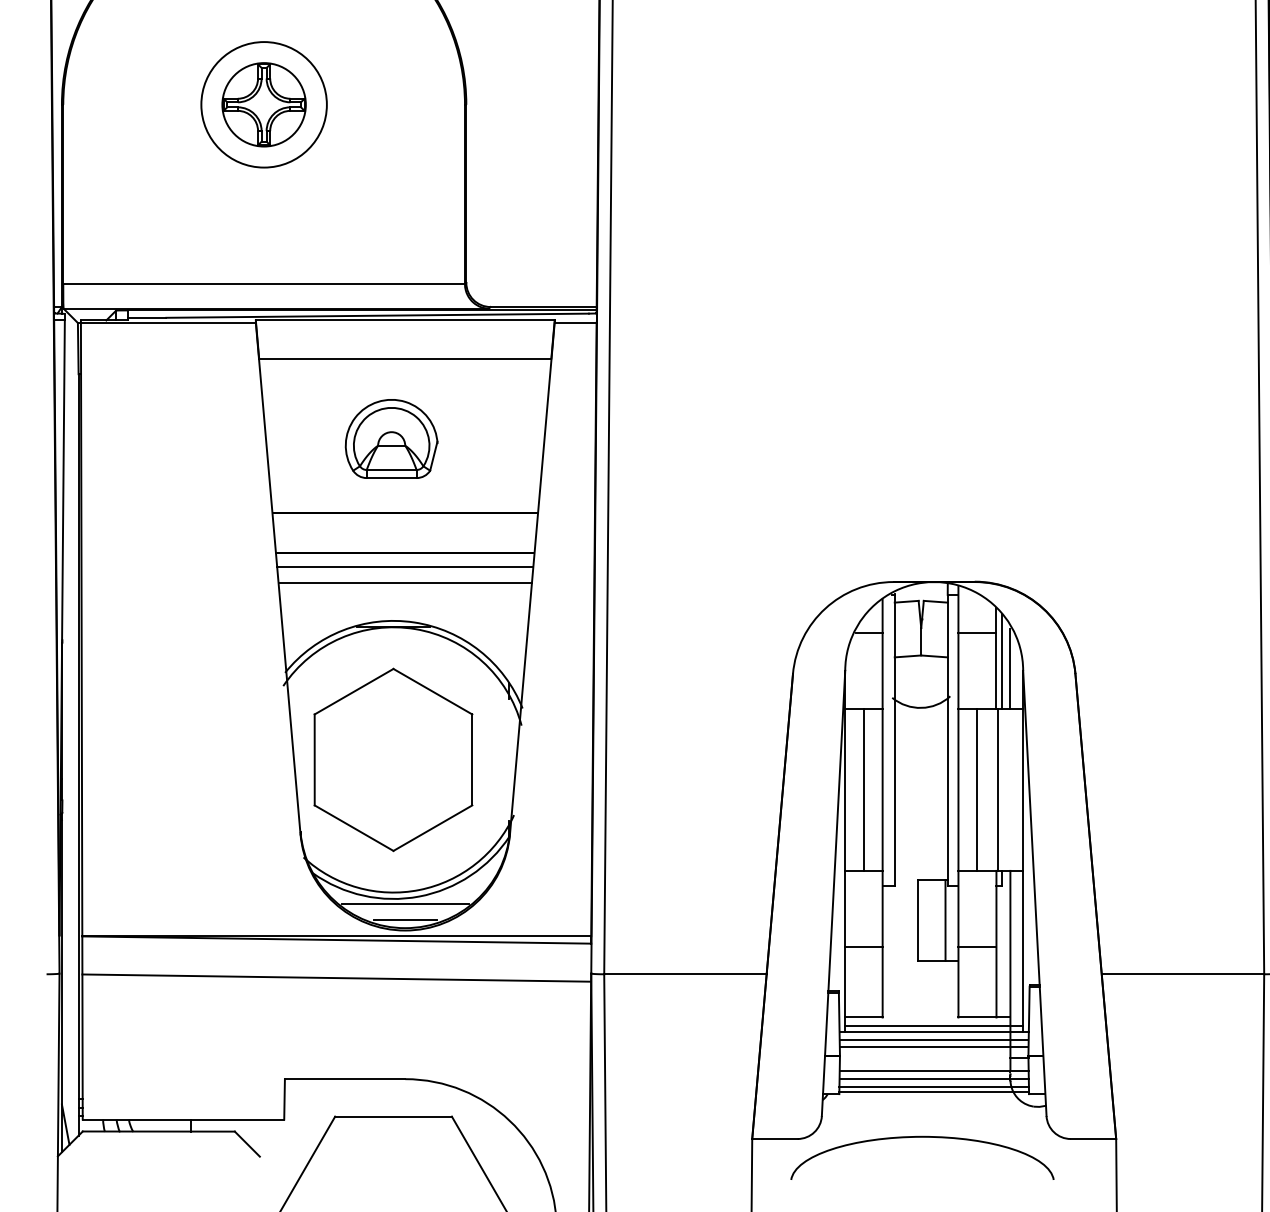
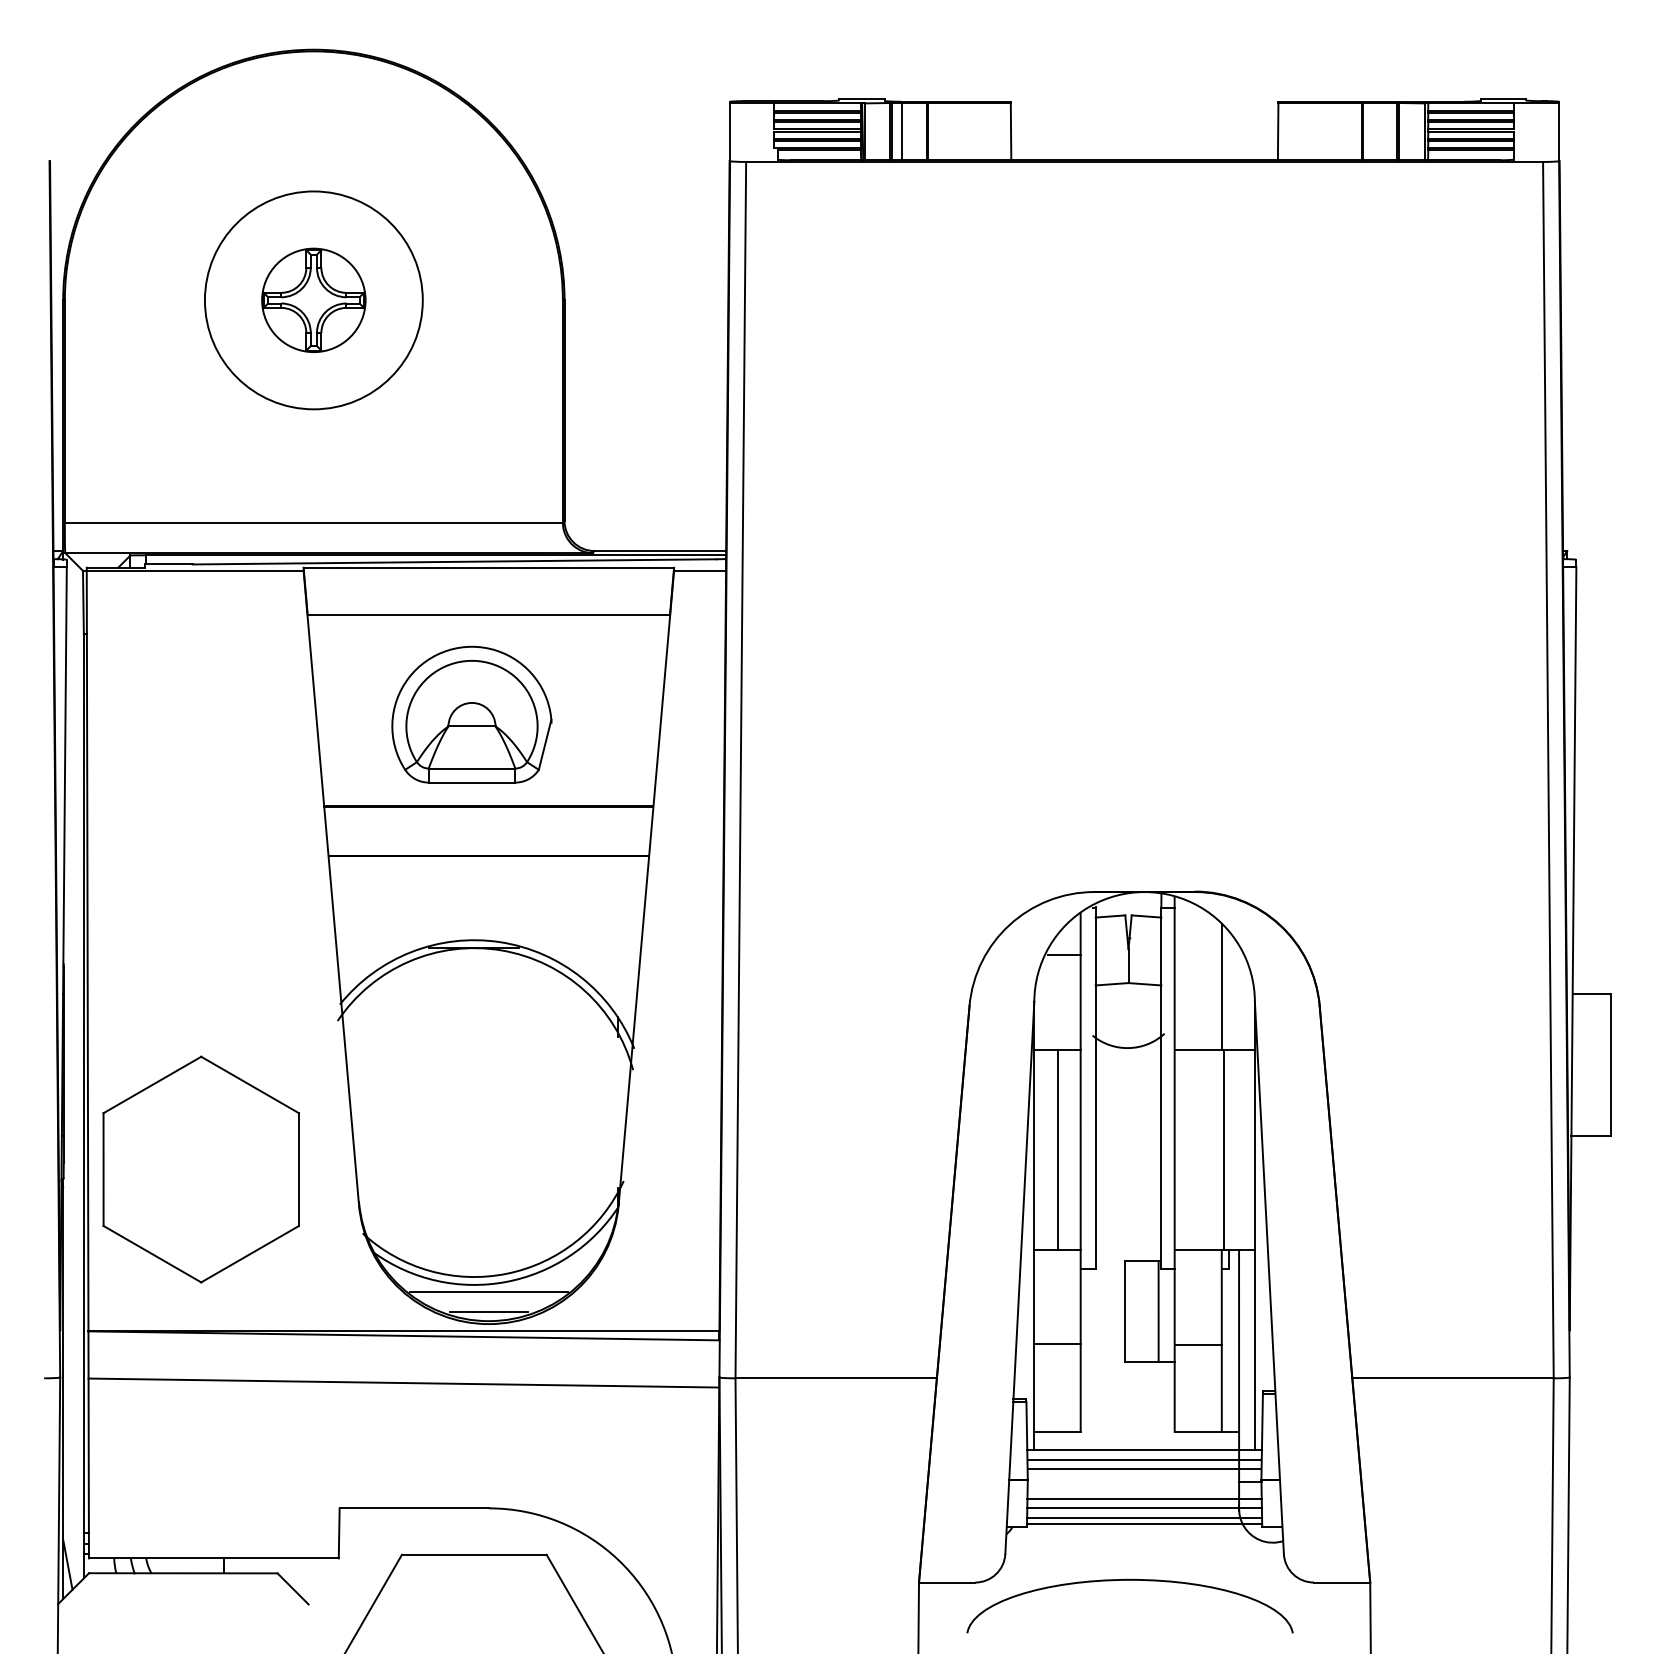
circle: (263, 104) -> (313, 300), size x1.4
part: (391, 438) -> (471, 714), size x1.4
line: (404, 566) -> (488, 872), removed
line: (404, 583) -> (488, 893), removed
line: (976, 633) -> (1197, 955), removed
line: (1002, 661) -> (1229, 990), removed
line: (1010, 668) -> (1239, 999), removed
part: (392, 759) -> (200, 1169), moved
line: (976, 789) -> (1197, 1149), removed
line: (934, 1026) -> (1144, 1442), removed

